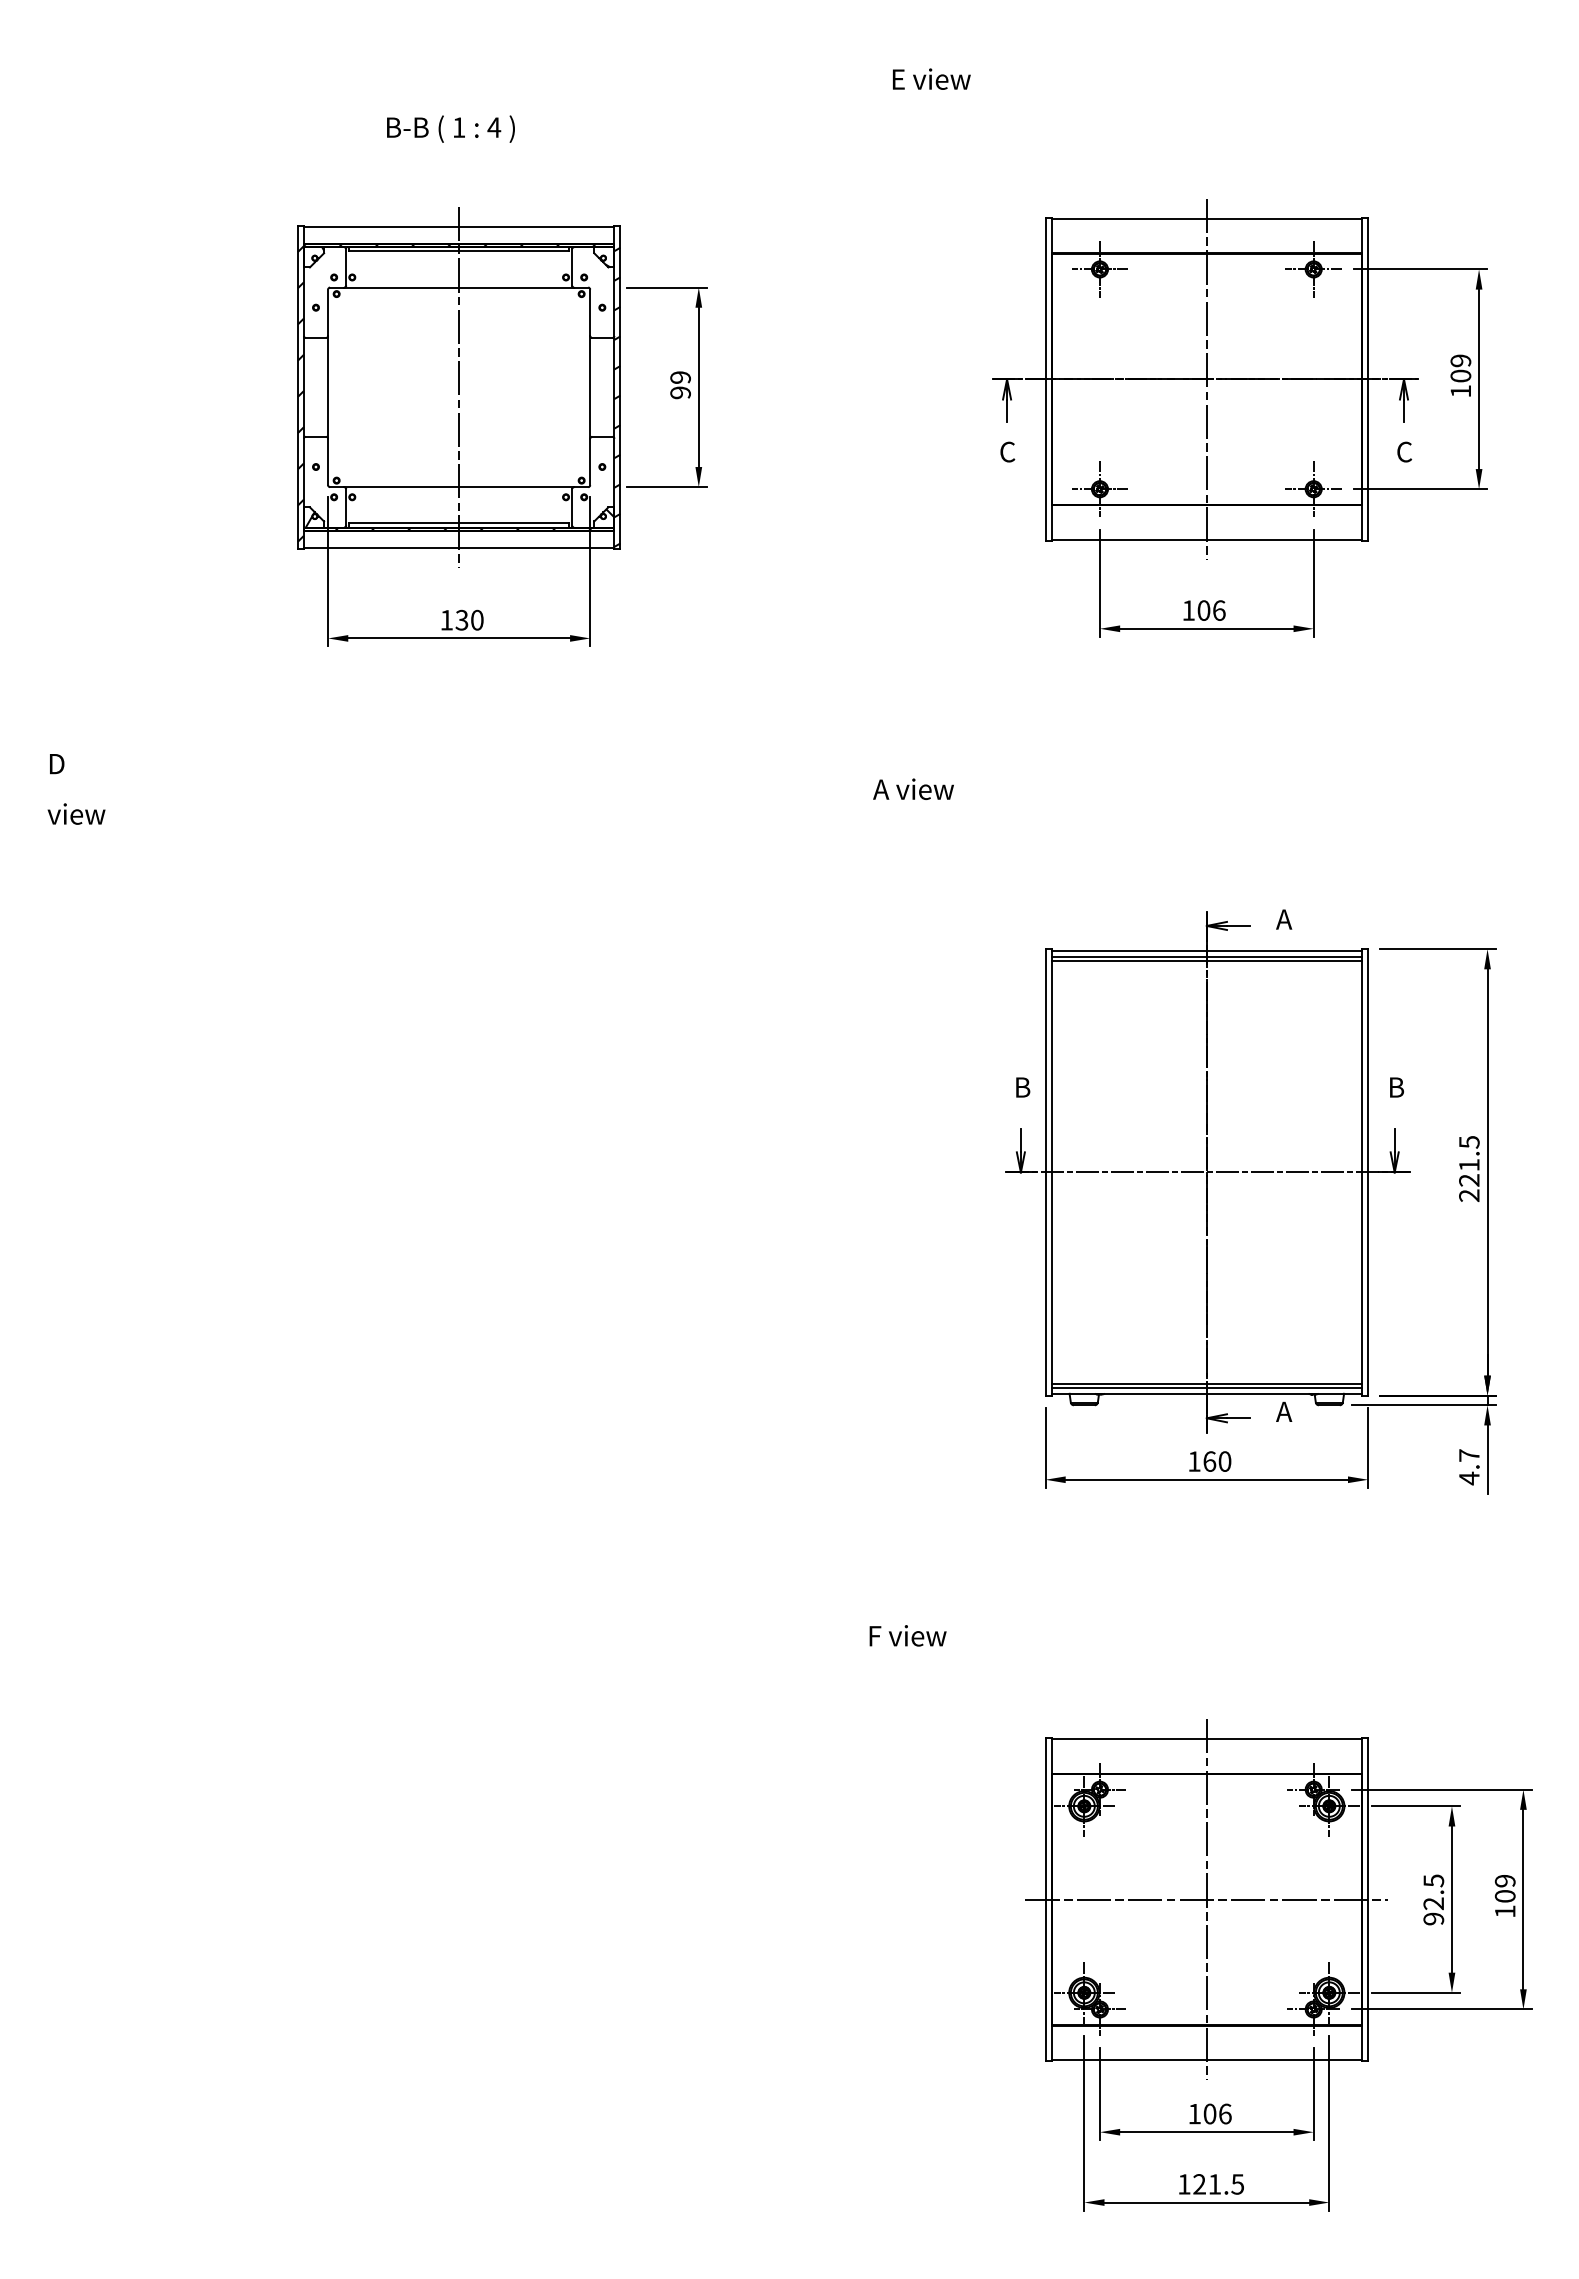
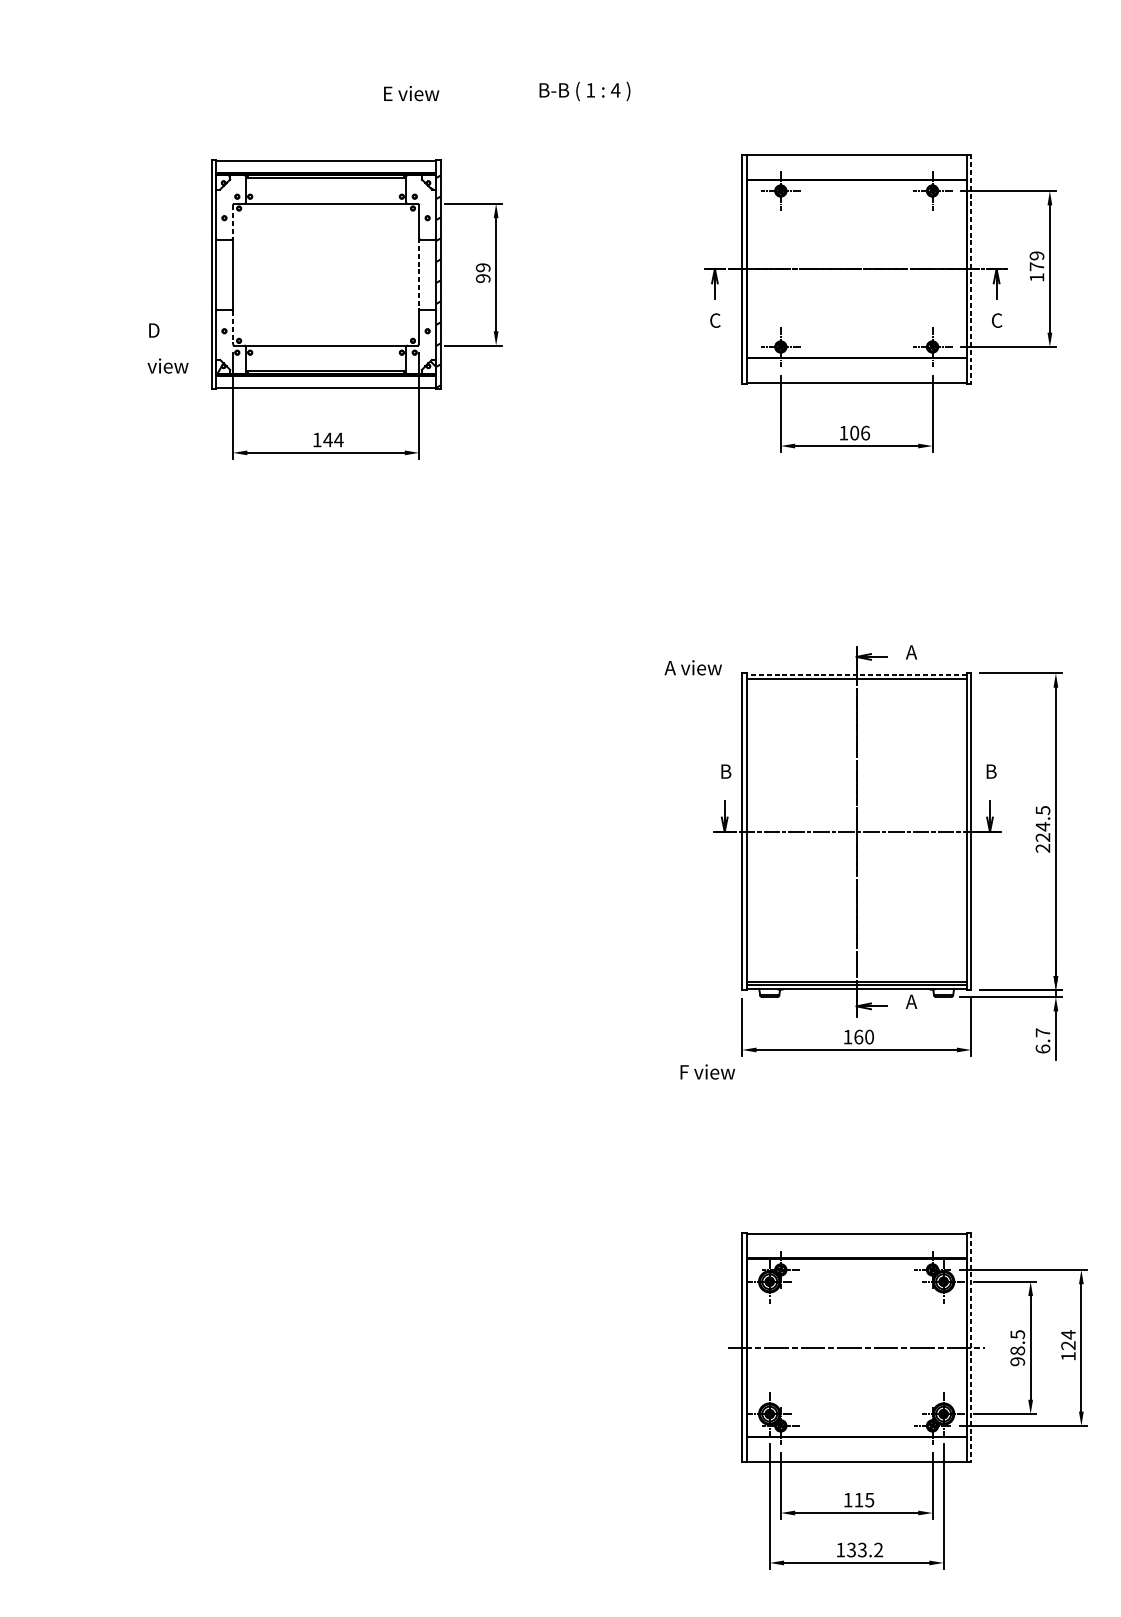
text: (931, 78) -> (411, 93), moved
text: (450, 128) -> (584, 90), moved
line: (328, 313) -> (233, 222), solid -> dashed
text: (1460, 375) -> (1036, 266), 109 -> 179
line: (1206, 378) -> (856, 268), removed
line: (1368, 379) -> (971, 269), solid -> dashed
line: (459, 386) -> (326, 274), removed
line: (590, 387) -> (419, 274), solid -> dashed
hatch: (300, 393) -> (213, 279), removed
line: (328, 462) -> (233, 328), solid -> dashed
text: (469, 619) -> (333, 439), 130 -> 144
text: (913, 788) -> (693, 667), moved
text: (76, 789) -> (168, 348), moved
line: (1206, 951) -> (856, 675), solid -> dashed
line: (1206, 961) -> (856, 682), removed
text: (1469, 1165) -> (1043, 826), 221.5 -> 224.5
text: (1469, 1478) -> (1043, 1049), 4.7 -> 6.7
text: (907, 1635) -> (707, 1071), moved
text: (1504, 1888) -> (1067, 1340), 109 -> 124
line: (1206, 1899) -> (856, 1347), removed
line: (1368, 1900) -> (971, 1348), solid -> dashed
text: (1433, 1903) -> (1017, 1350), 92.5 -> 98.5
text: (1217, 2113) -> (864, 1499), 106 -> 115
text: (1218, 2184) -> (864, 1550), 121.5 -> 133.2

